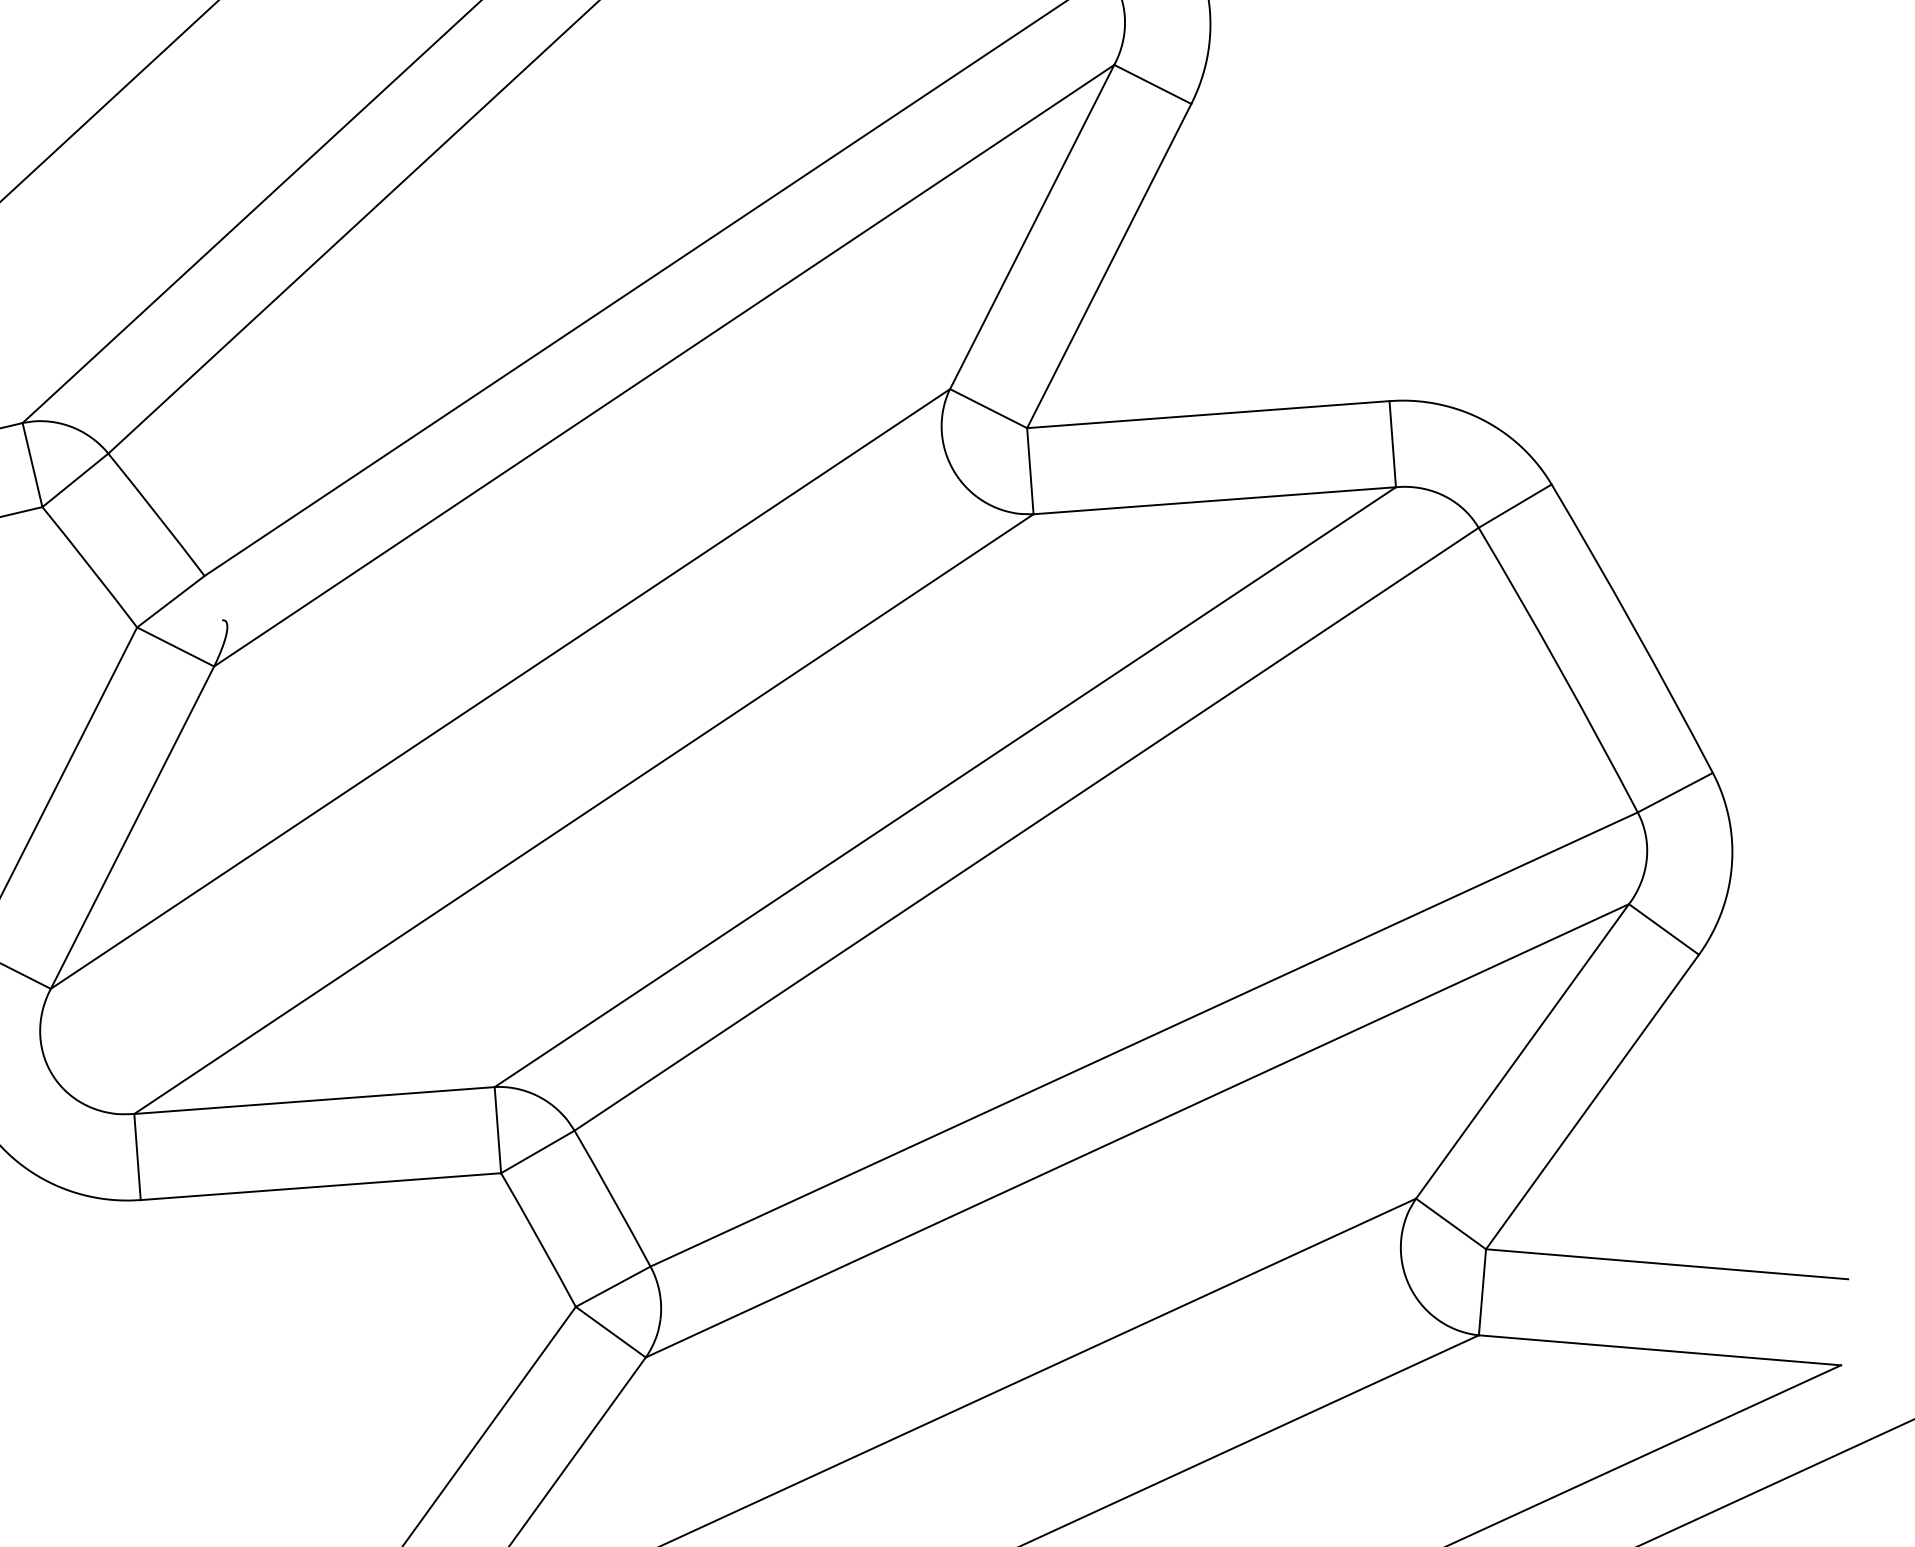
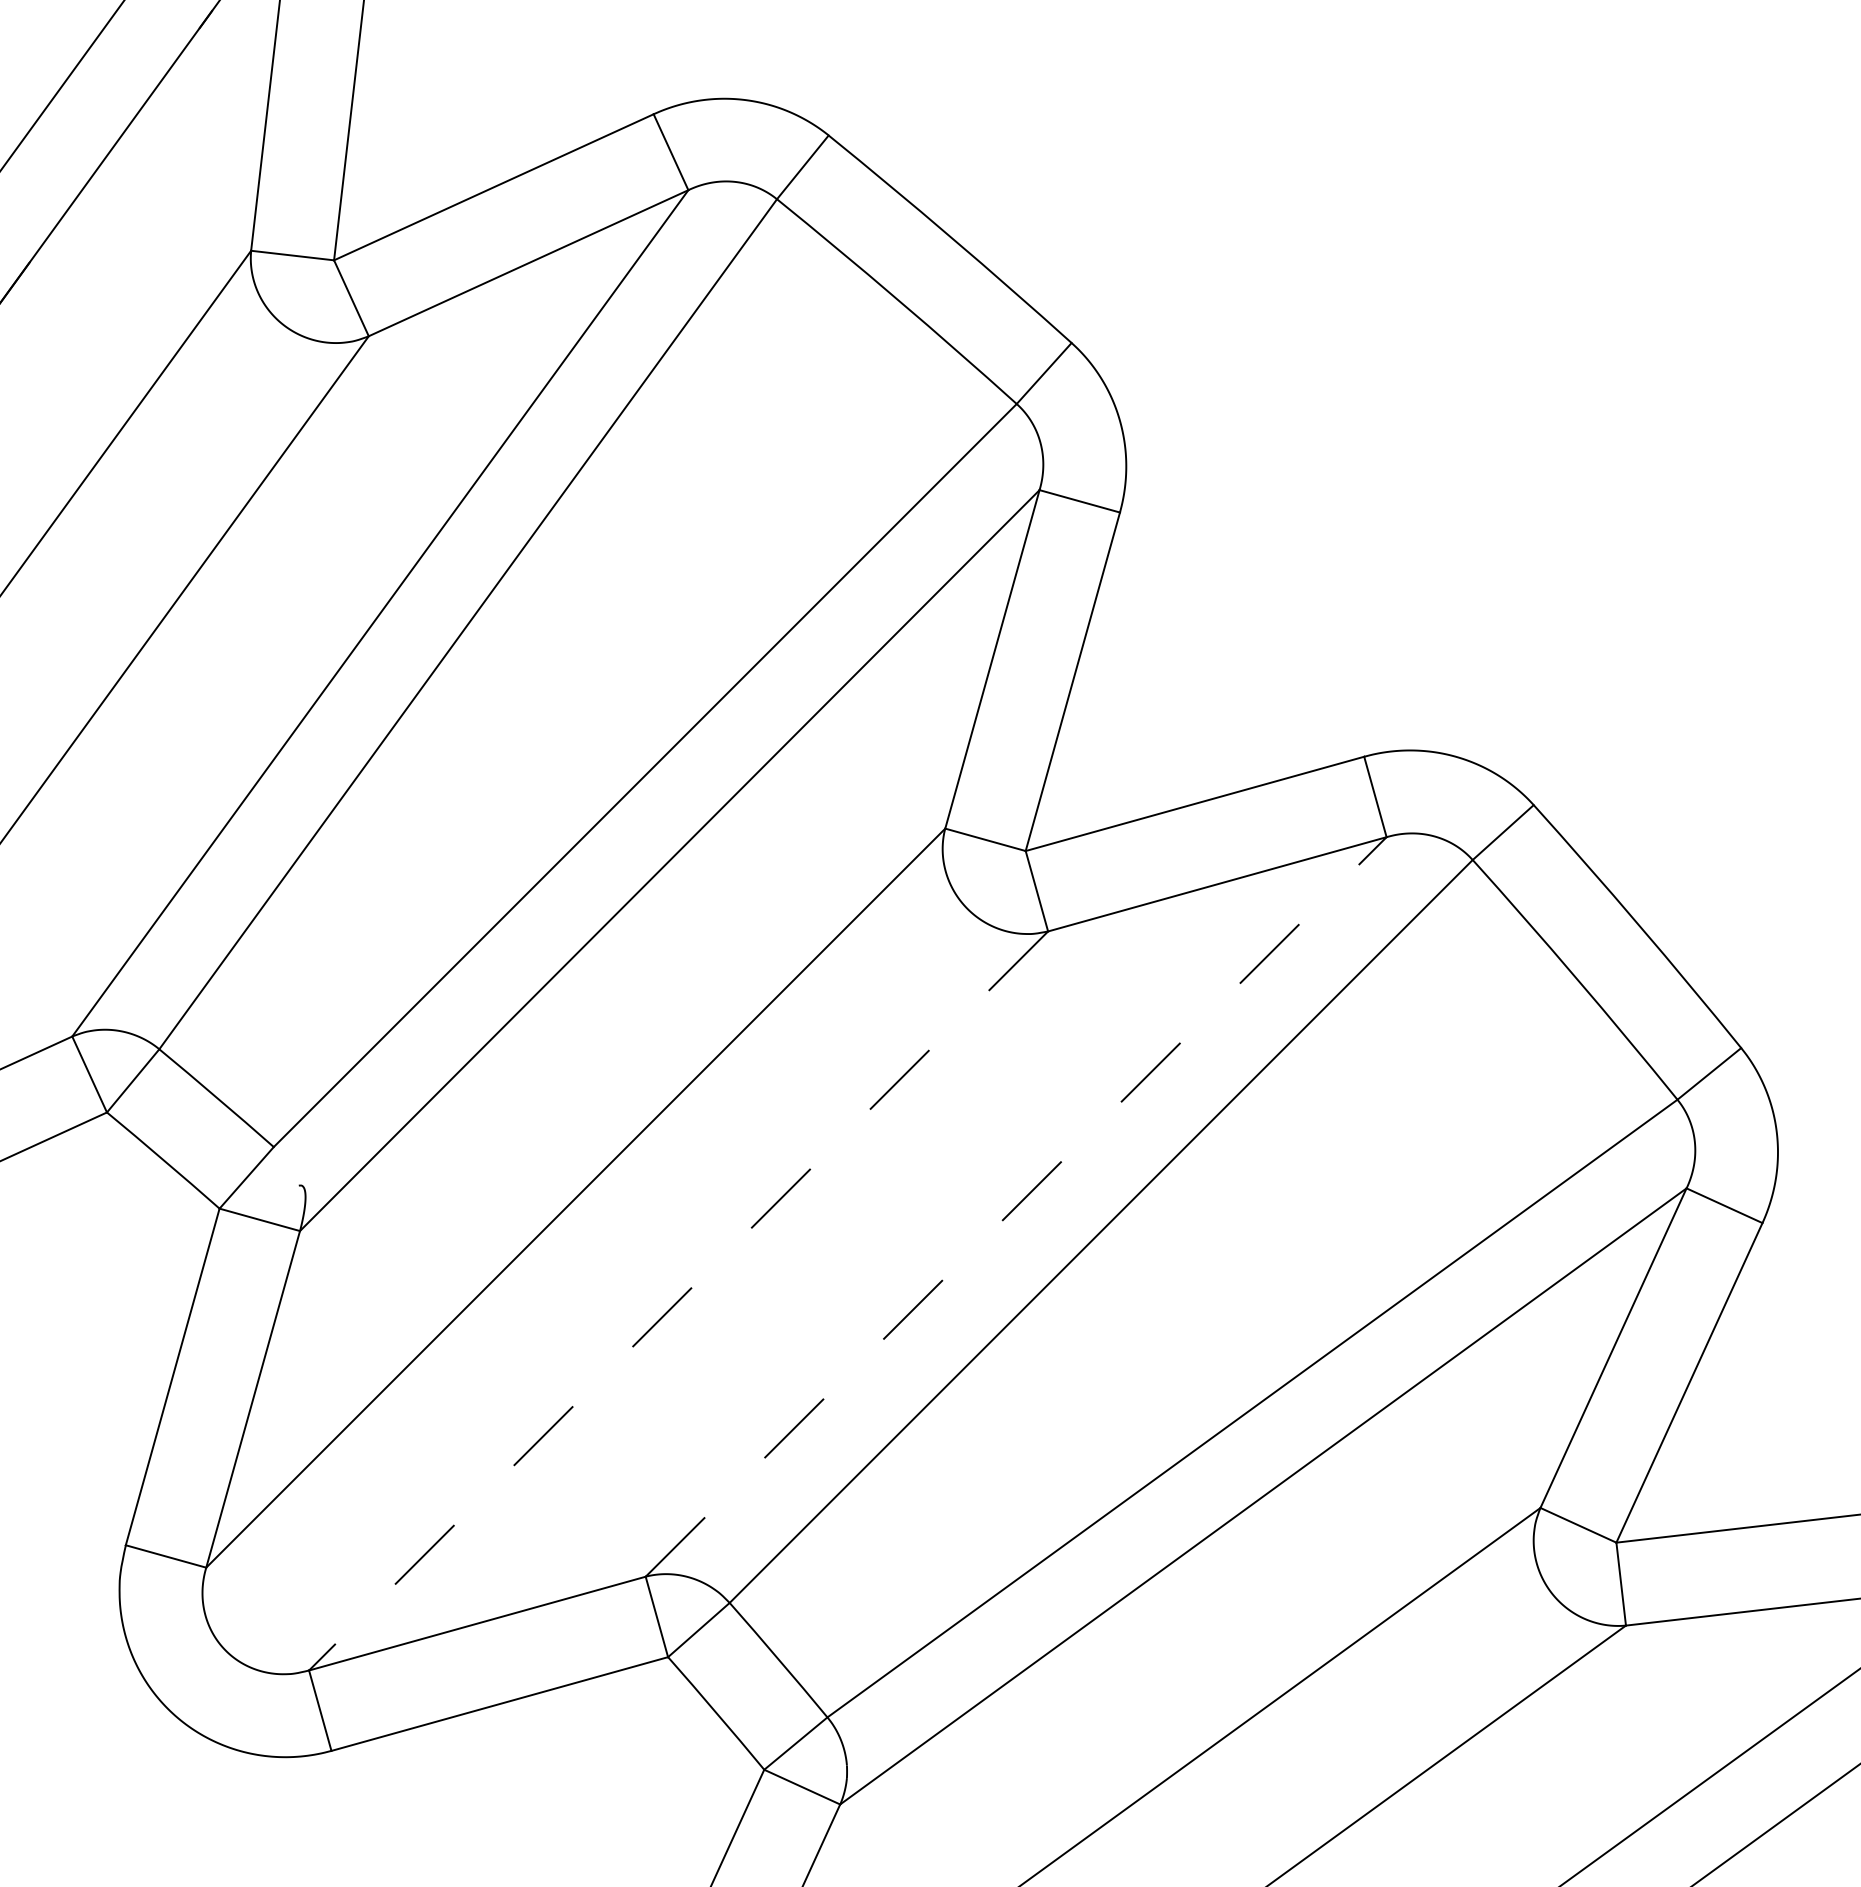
line: (945, 786) -> (1016, 1206), solid -> dashed
line: (583, 813) -> (678, 1300), solid -> dashed

